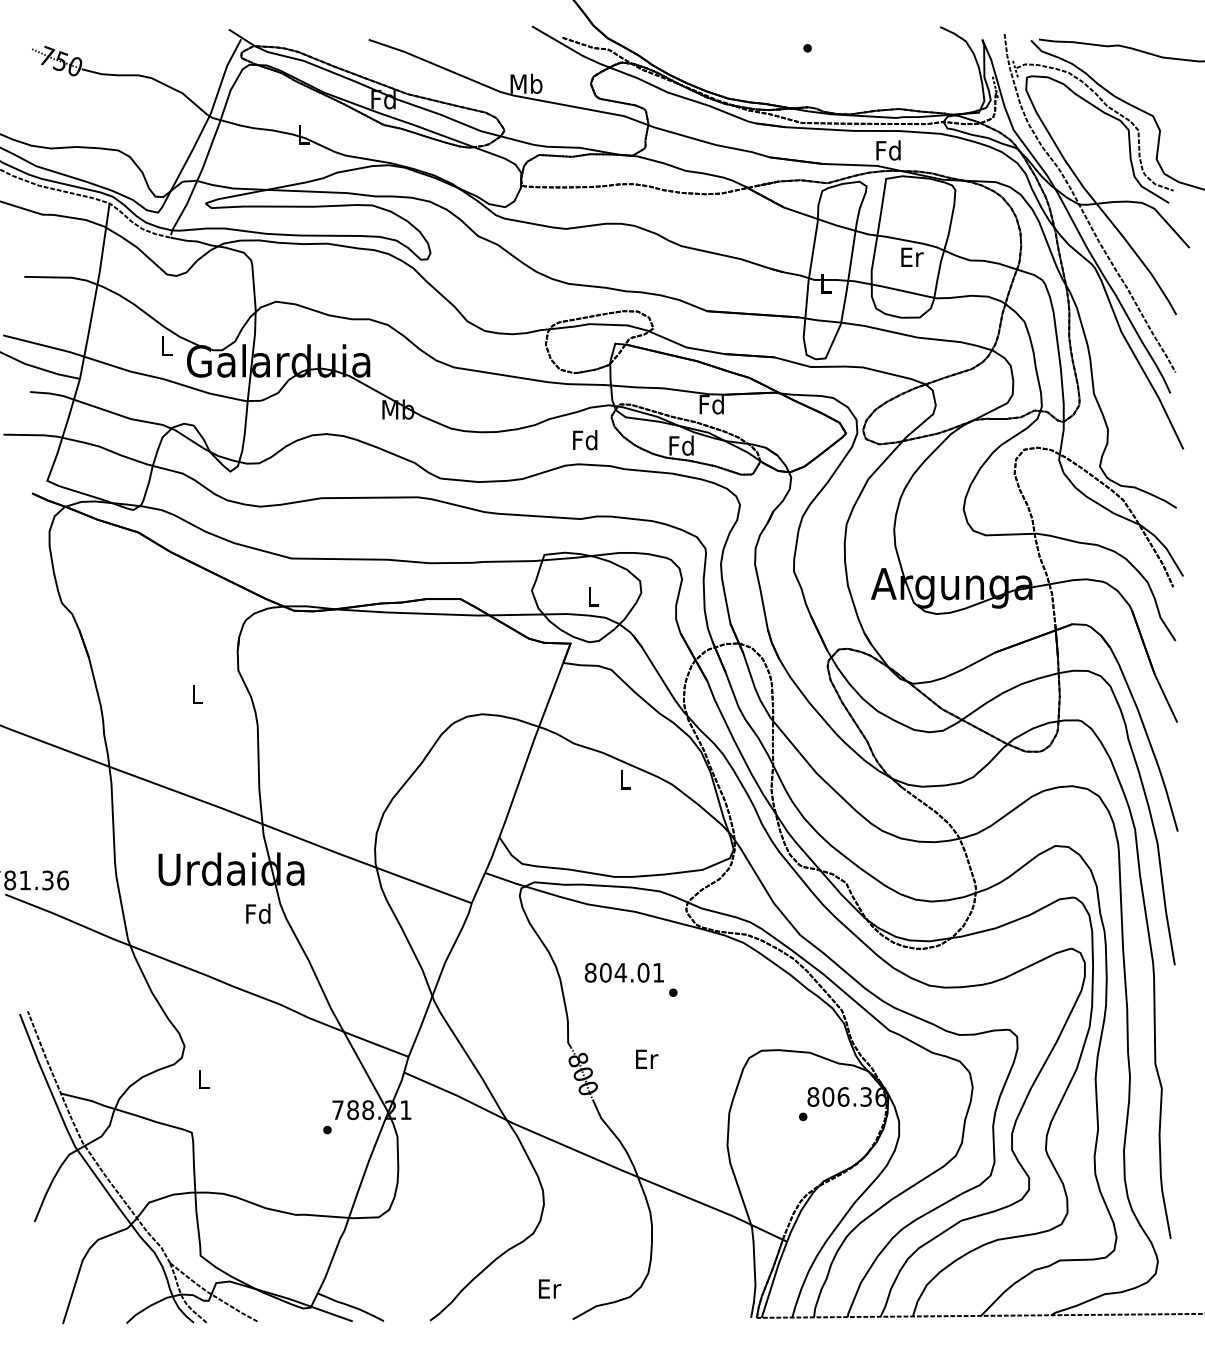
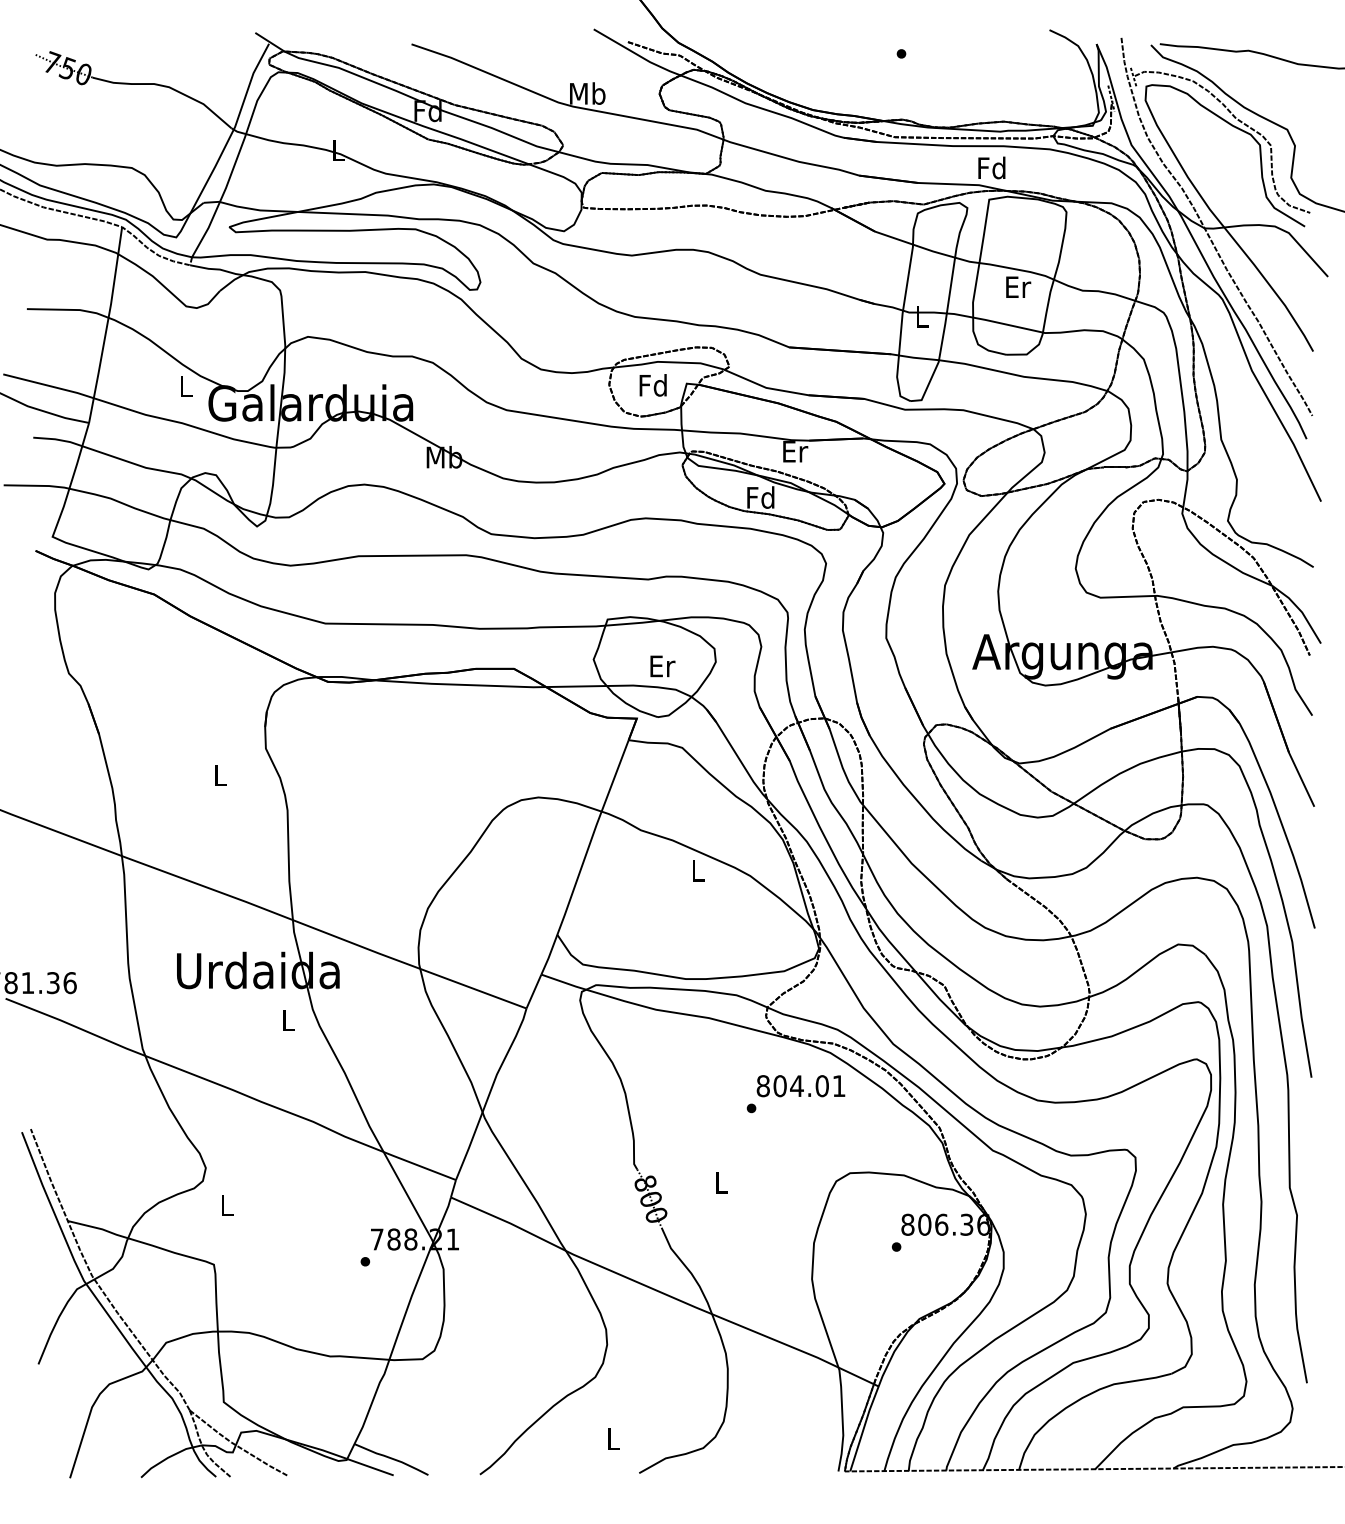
text: (711, 404) -> (794, 451), Fd -> Er
text: (584, 440) -> (652, 385), moved
text: (593, 596) -> (662, 666), L -> Er
text: (257, 913) -> (287, 1019), Fd -> L
text: (623, 973) -> (800, 1086), moved
text: (646, 1059) -> (721, 1182), Er -> L
text: (549, 1288) -> (613, 1438), Er -> L

